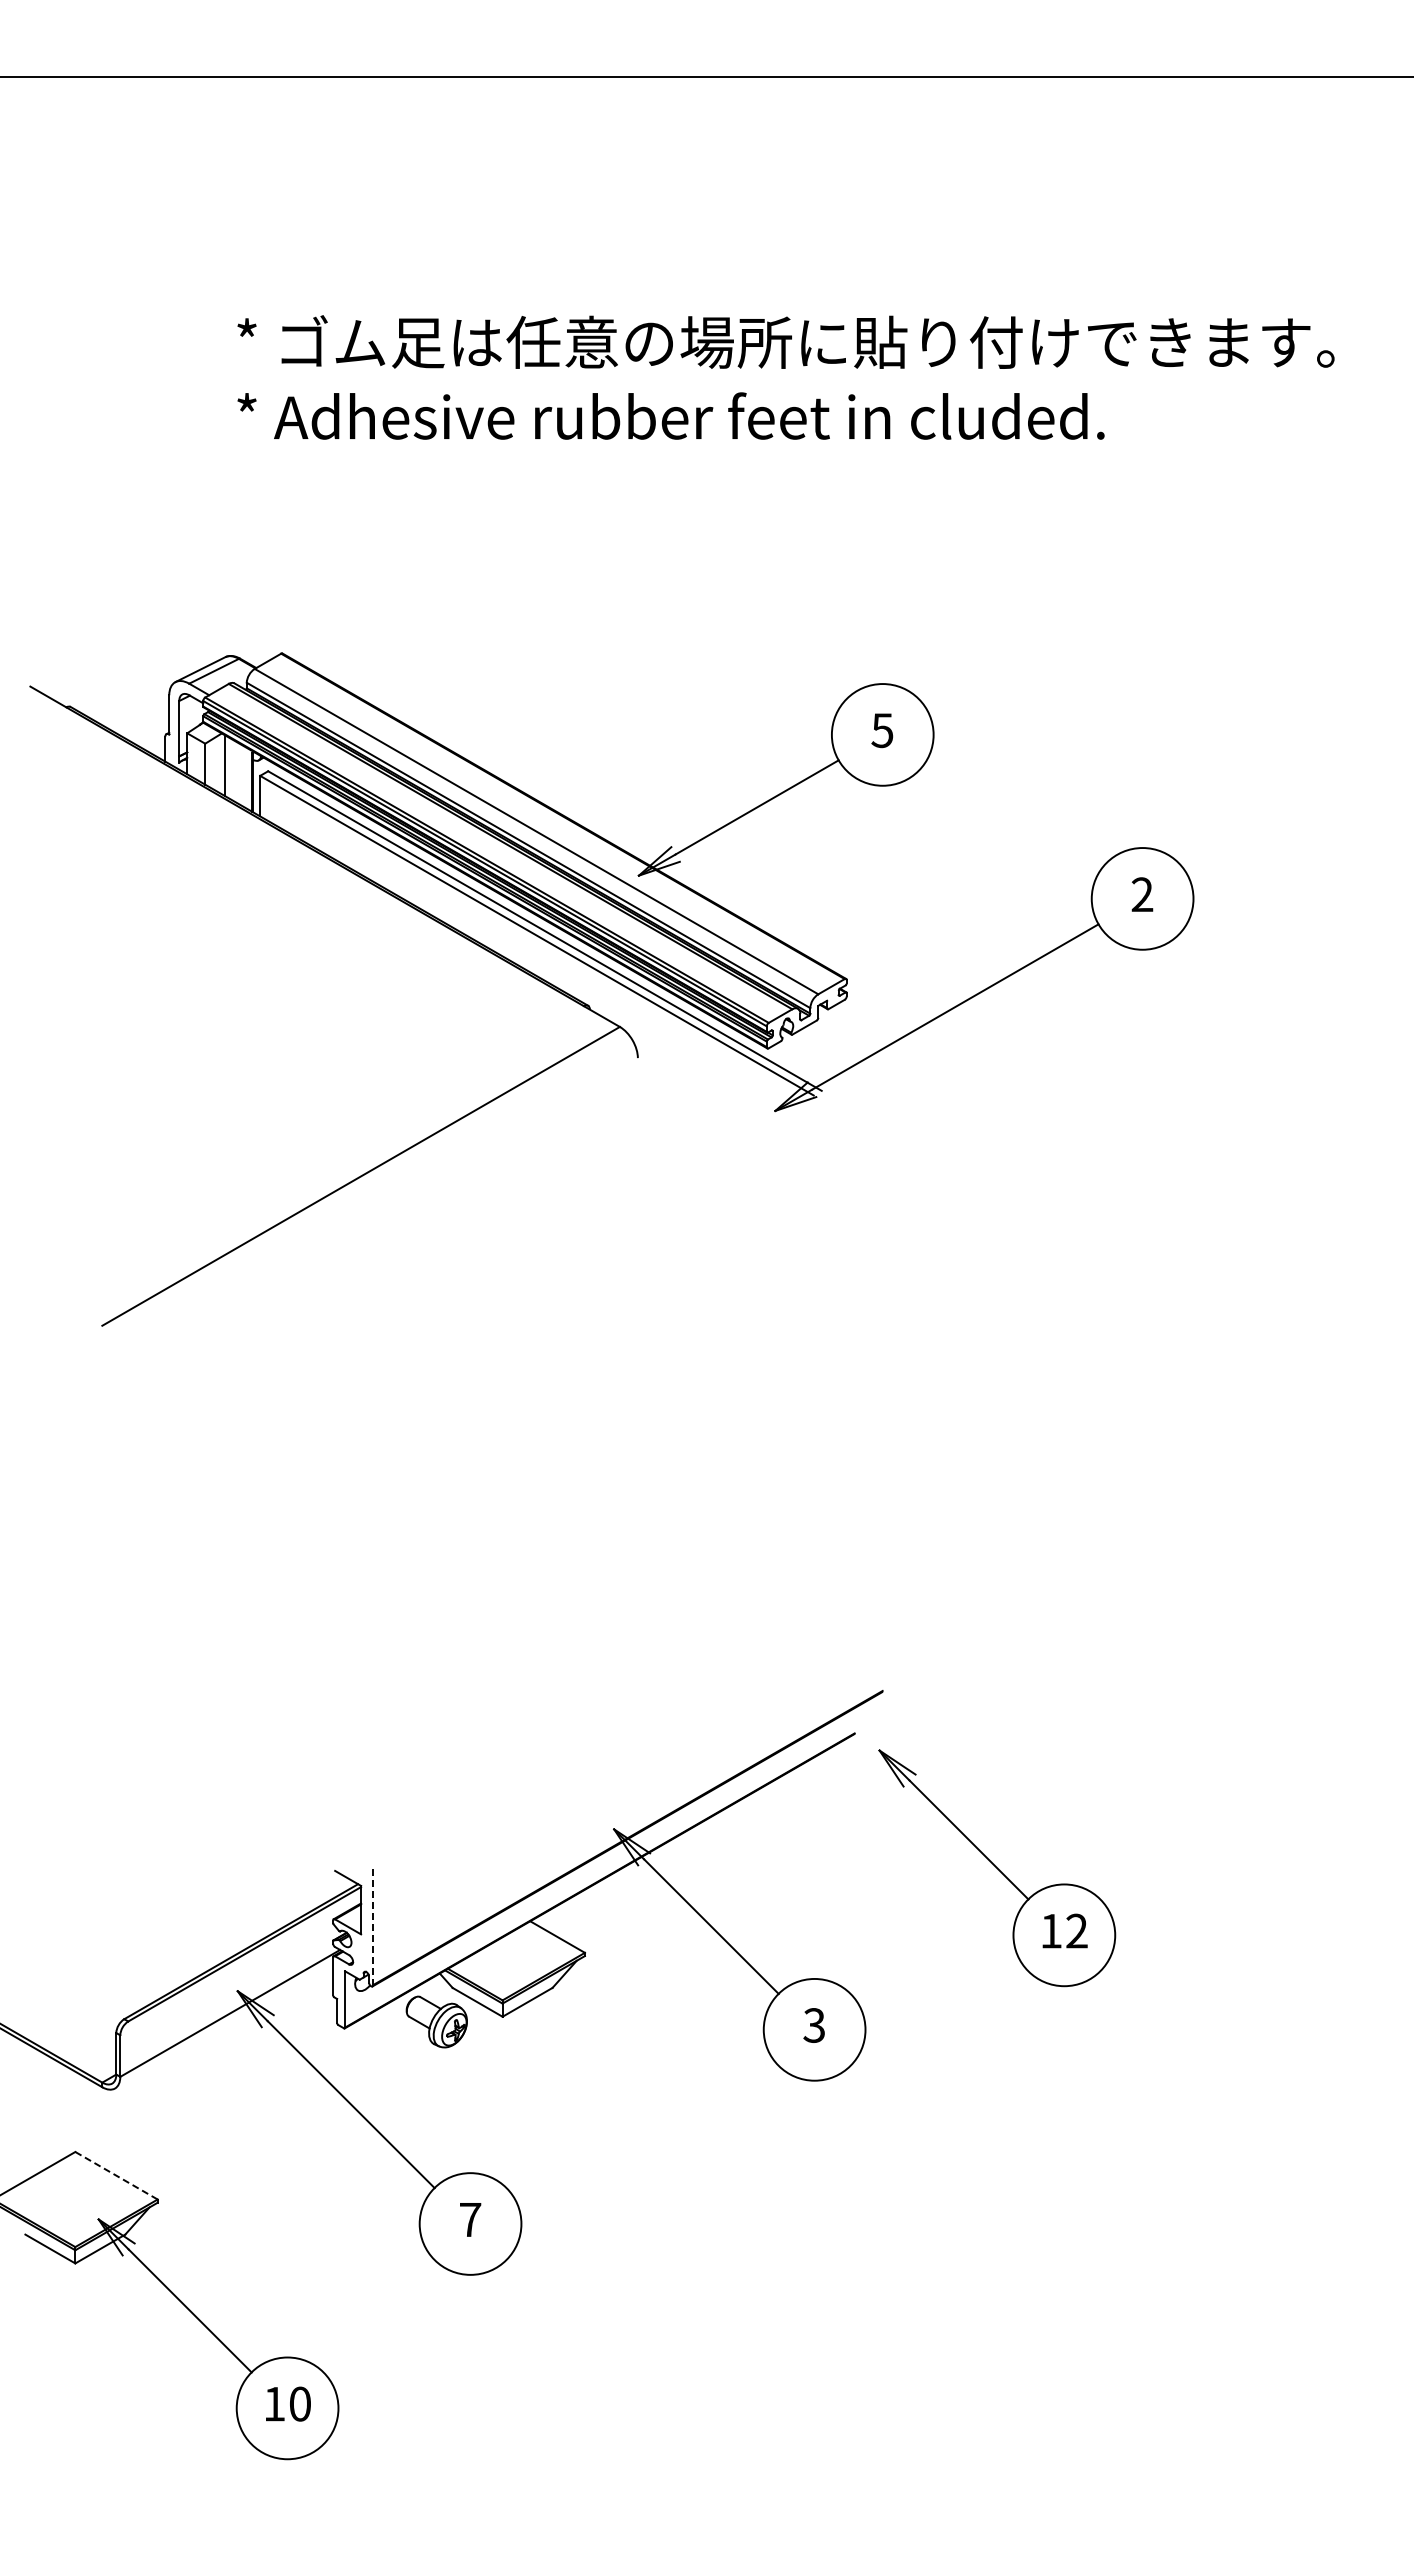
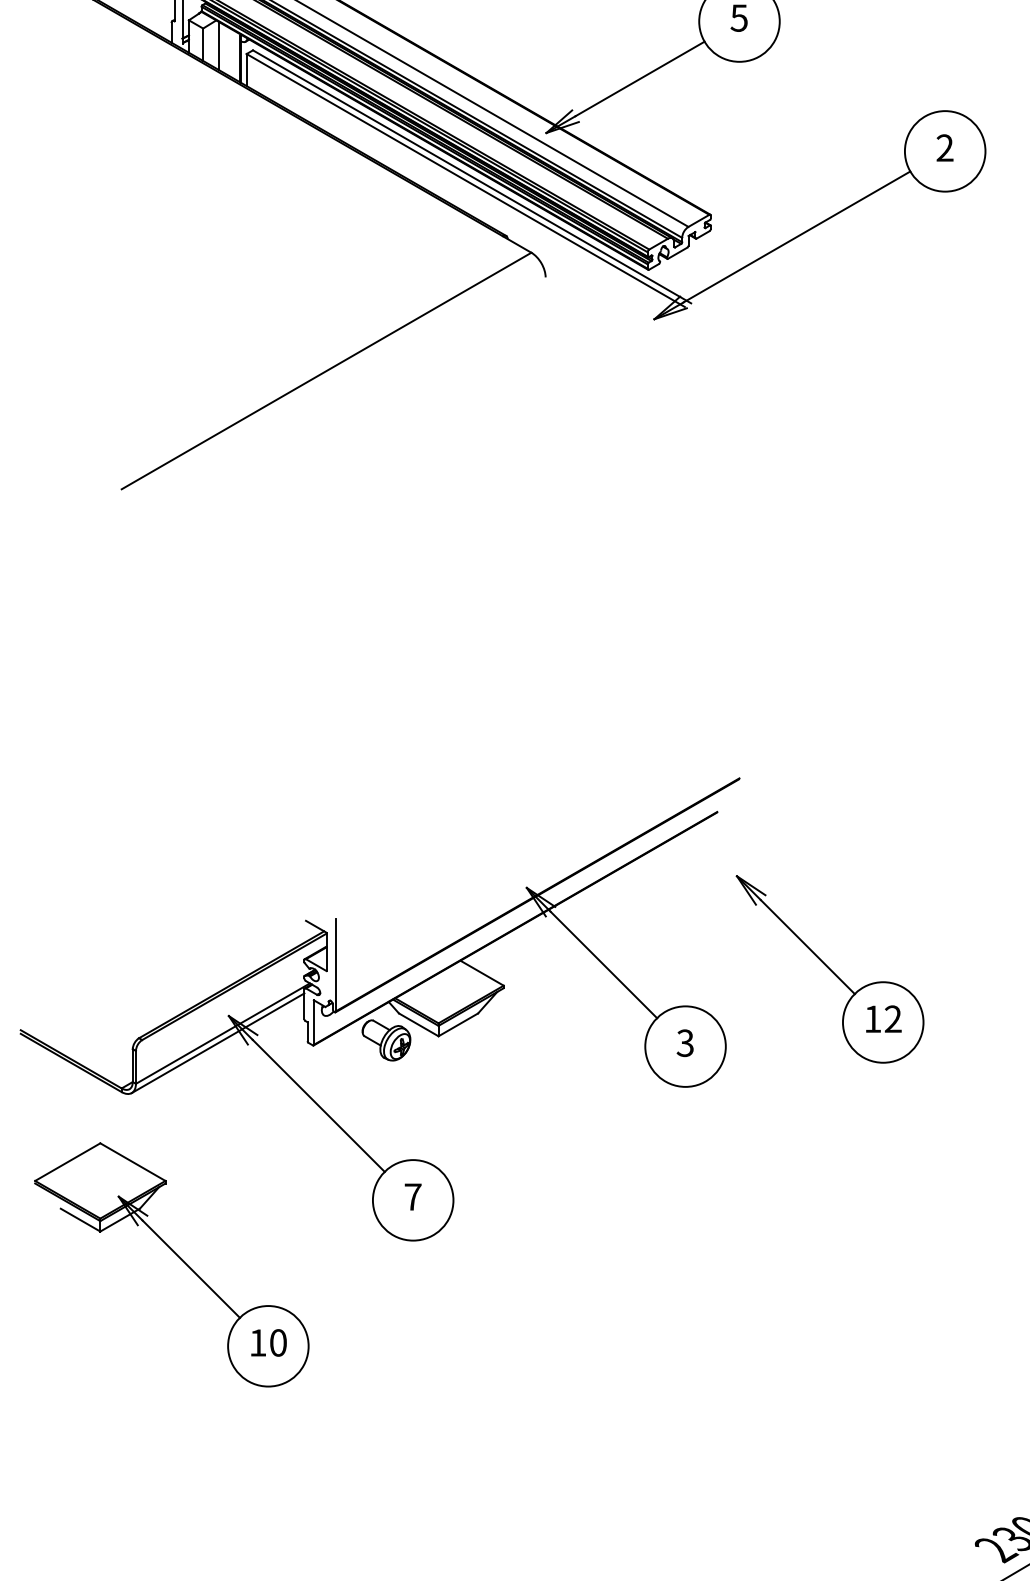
part: (997, 1868) -> (830, 969), moved
line: (373, 1927) -> (336, 965), dashed -> solid
line: (224, 2025) -> (218, 1043), added
line: (116, 2175) -> (132, 1161), dashed -> solid

